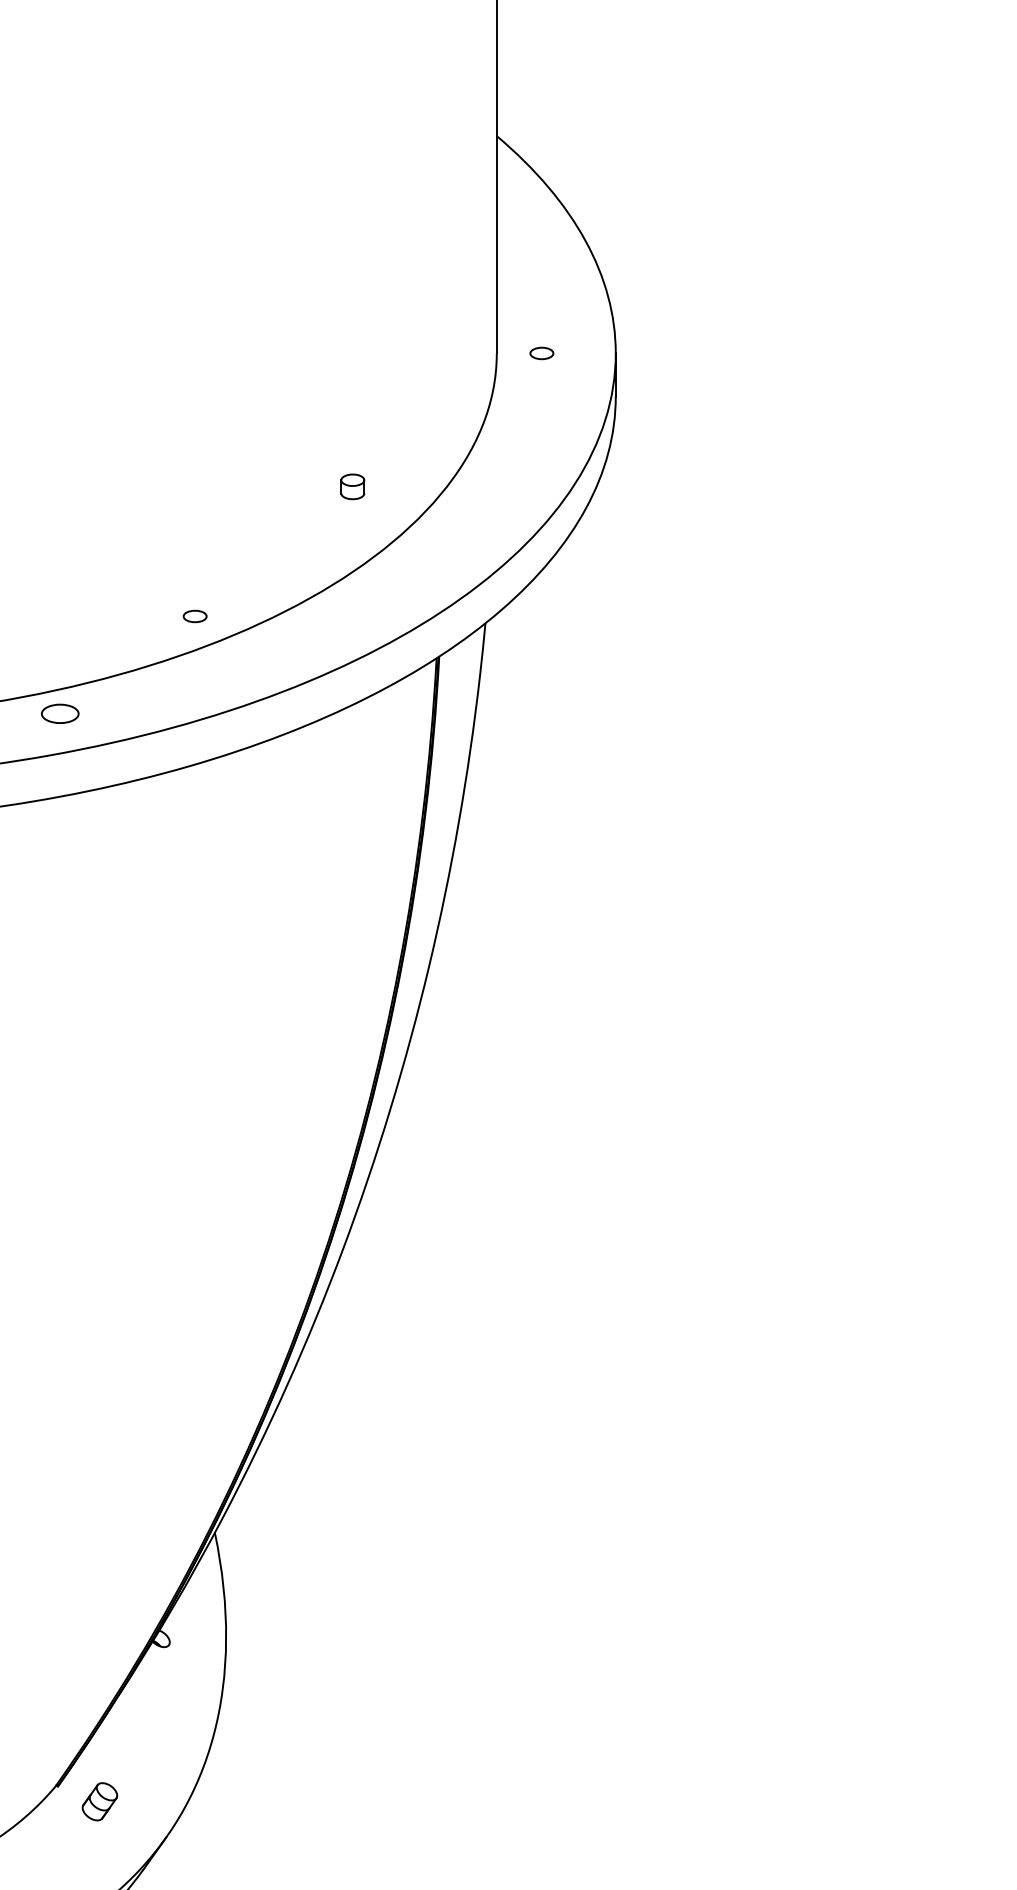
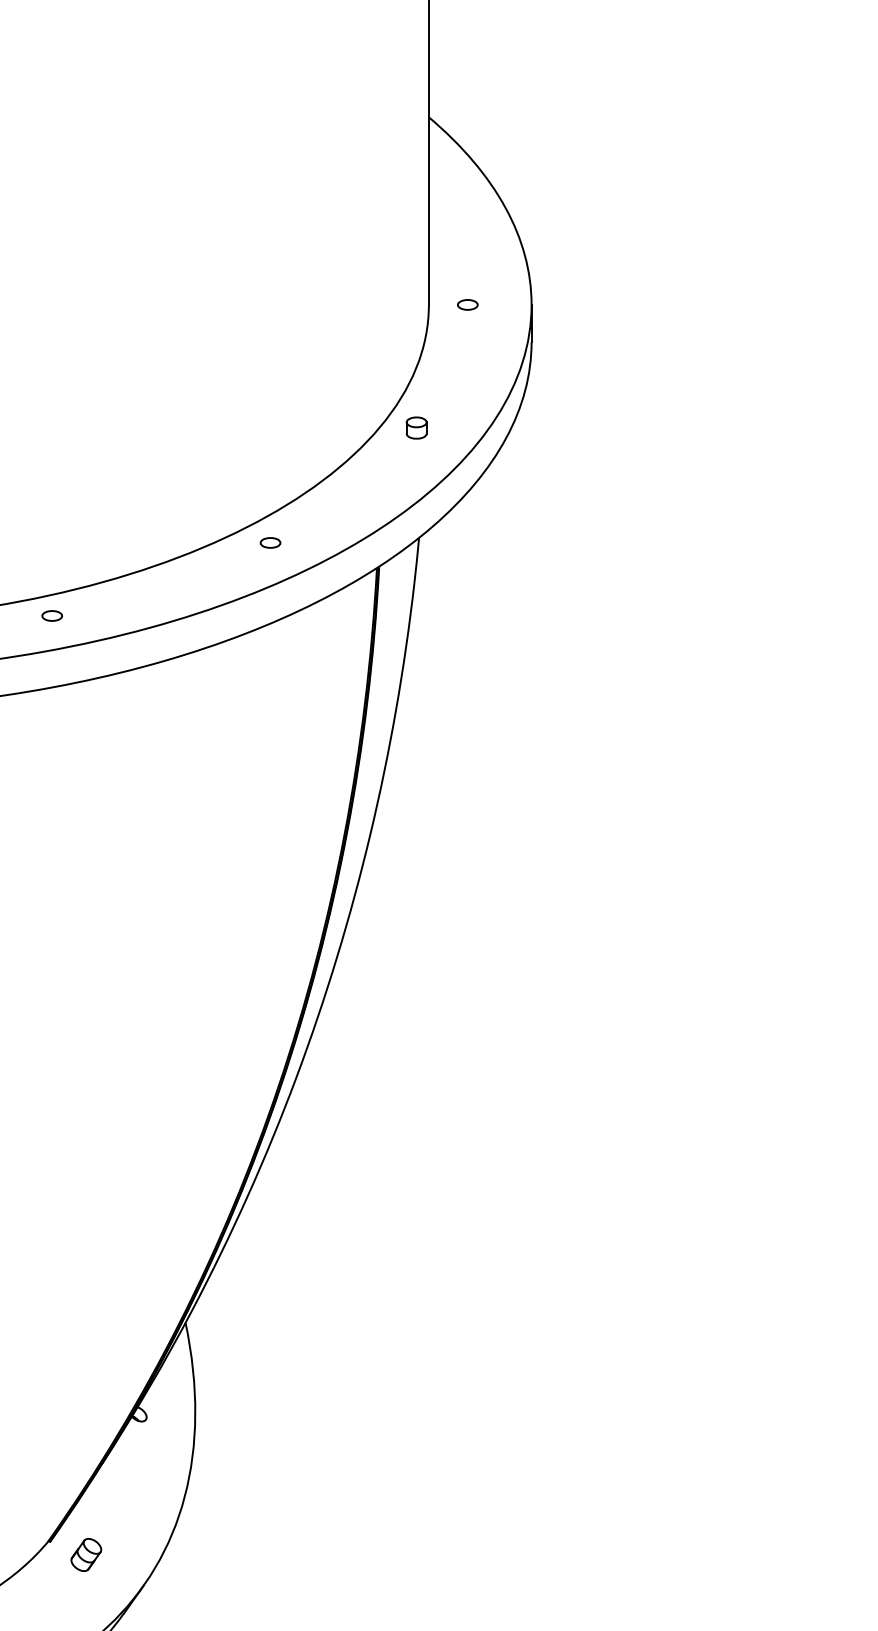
part: (352, 486) -> (416, 427), moved
part: (195, 615) -> (270, 542), moved
part: (60, 713) -> (52, 615), size x0.62

